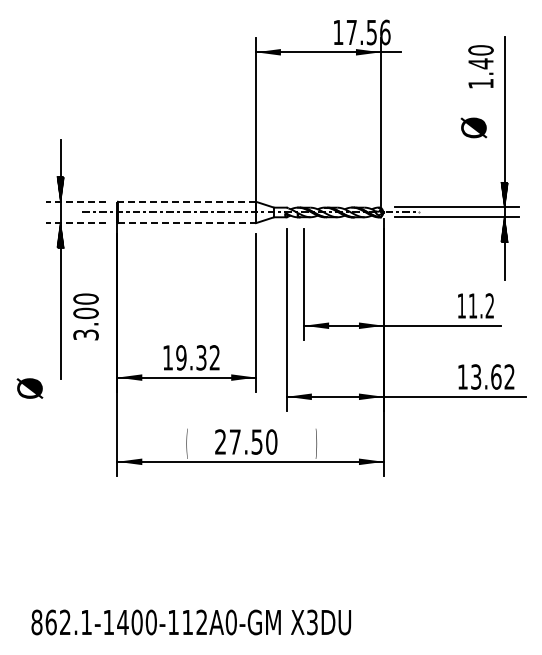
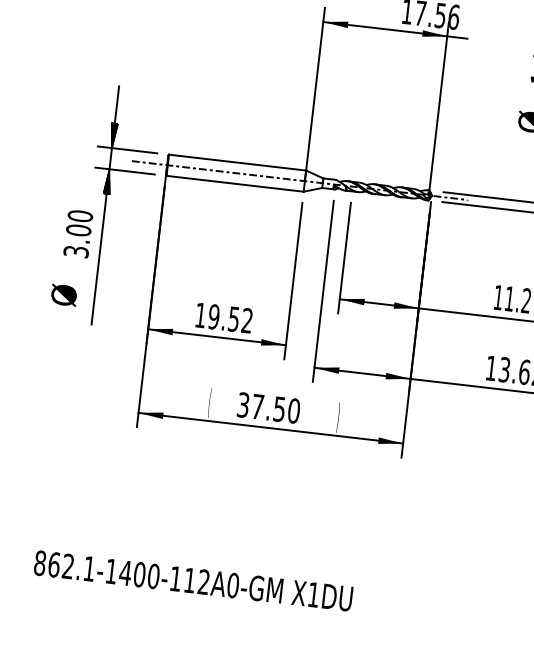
line: (76, 201) -> (127, 149), dashed -> solid
line: (186, 201) -> (237, 162), dashed -> solid
line: (76, 223) -> (125, 171), dashed -> solid
line: (187, 223) -> (235, 184), dashed -> solid
text: (85, 316) -> (77, 233), moved
text: (201, 357) -> (234, 318), 19.32 -> 19.52
text: (29, 388) -> (63, 295), moved
text: (220, 441) -> (243, 404), 27.50 -> 37.50
text: (312, 622) -> (313, 594), X3DU -> X1DU

